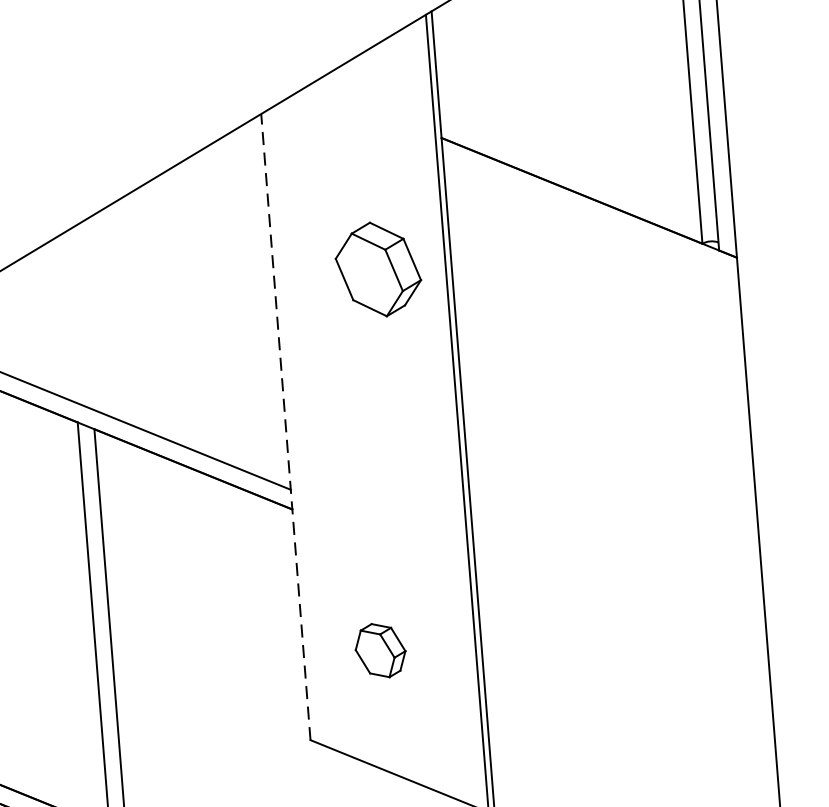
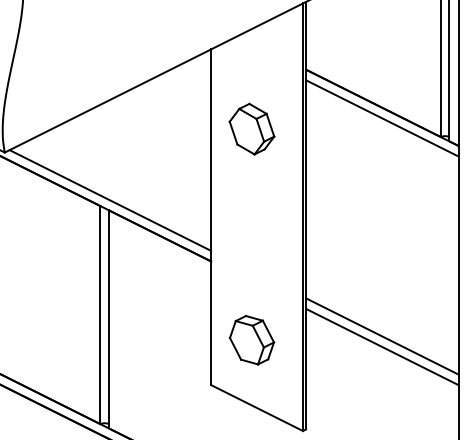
line: (591, 217) -> (382, 118), added
part: (377, 268) -> (251, 128), moved
line: (286, 427) -> (211, 217), dashed -> solid
line: (623, 624) -> (382, 336), added
line: (624, 643) -> (382, 346), added
part: (381, 650) -> (252, 340), size x1.67

